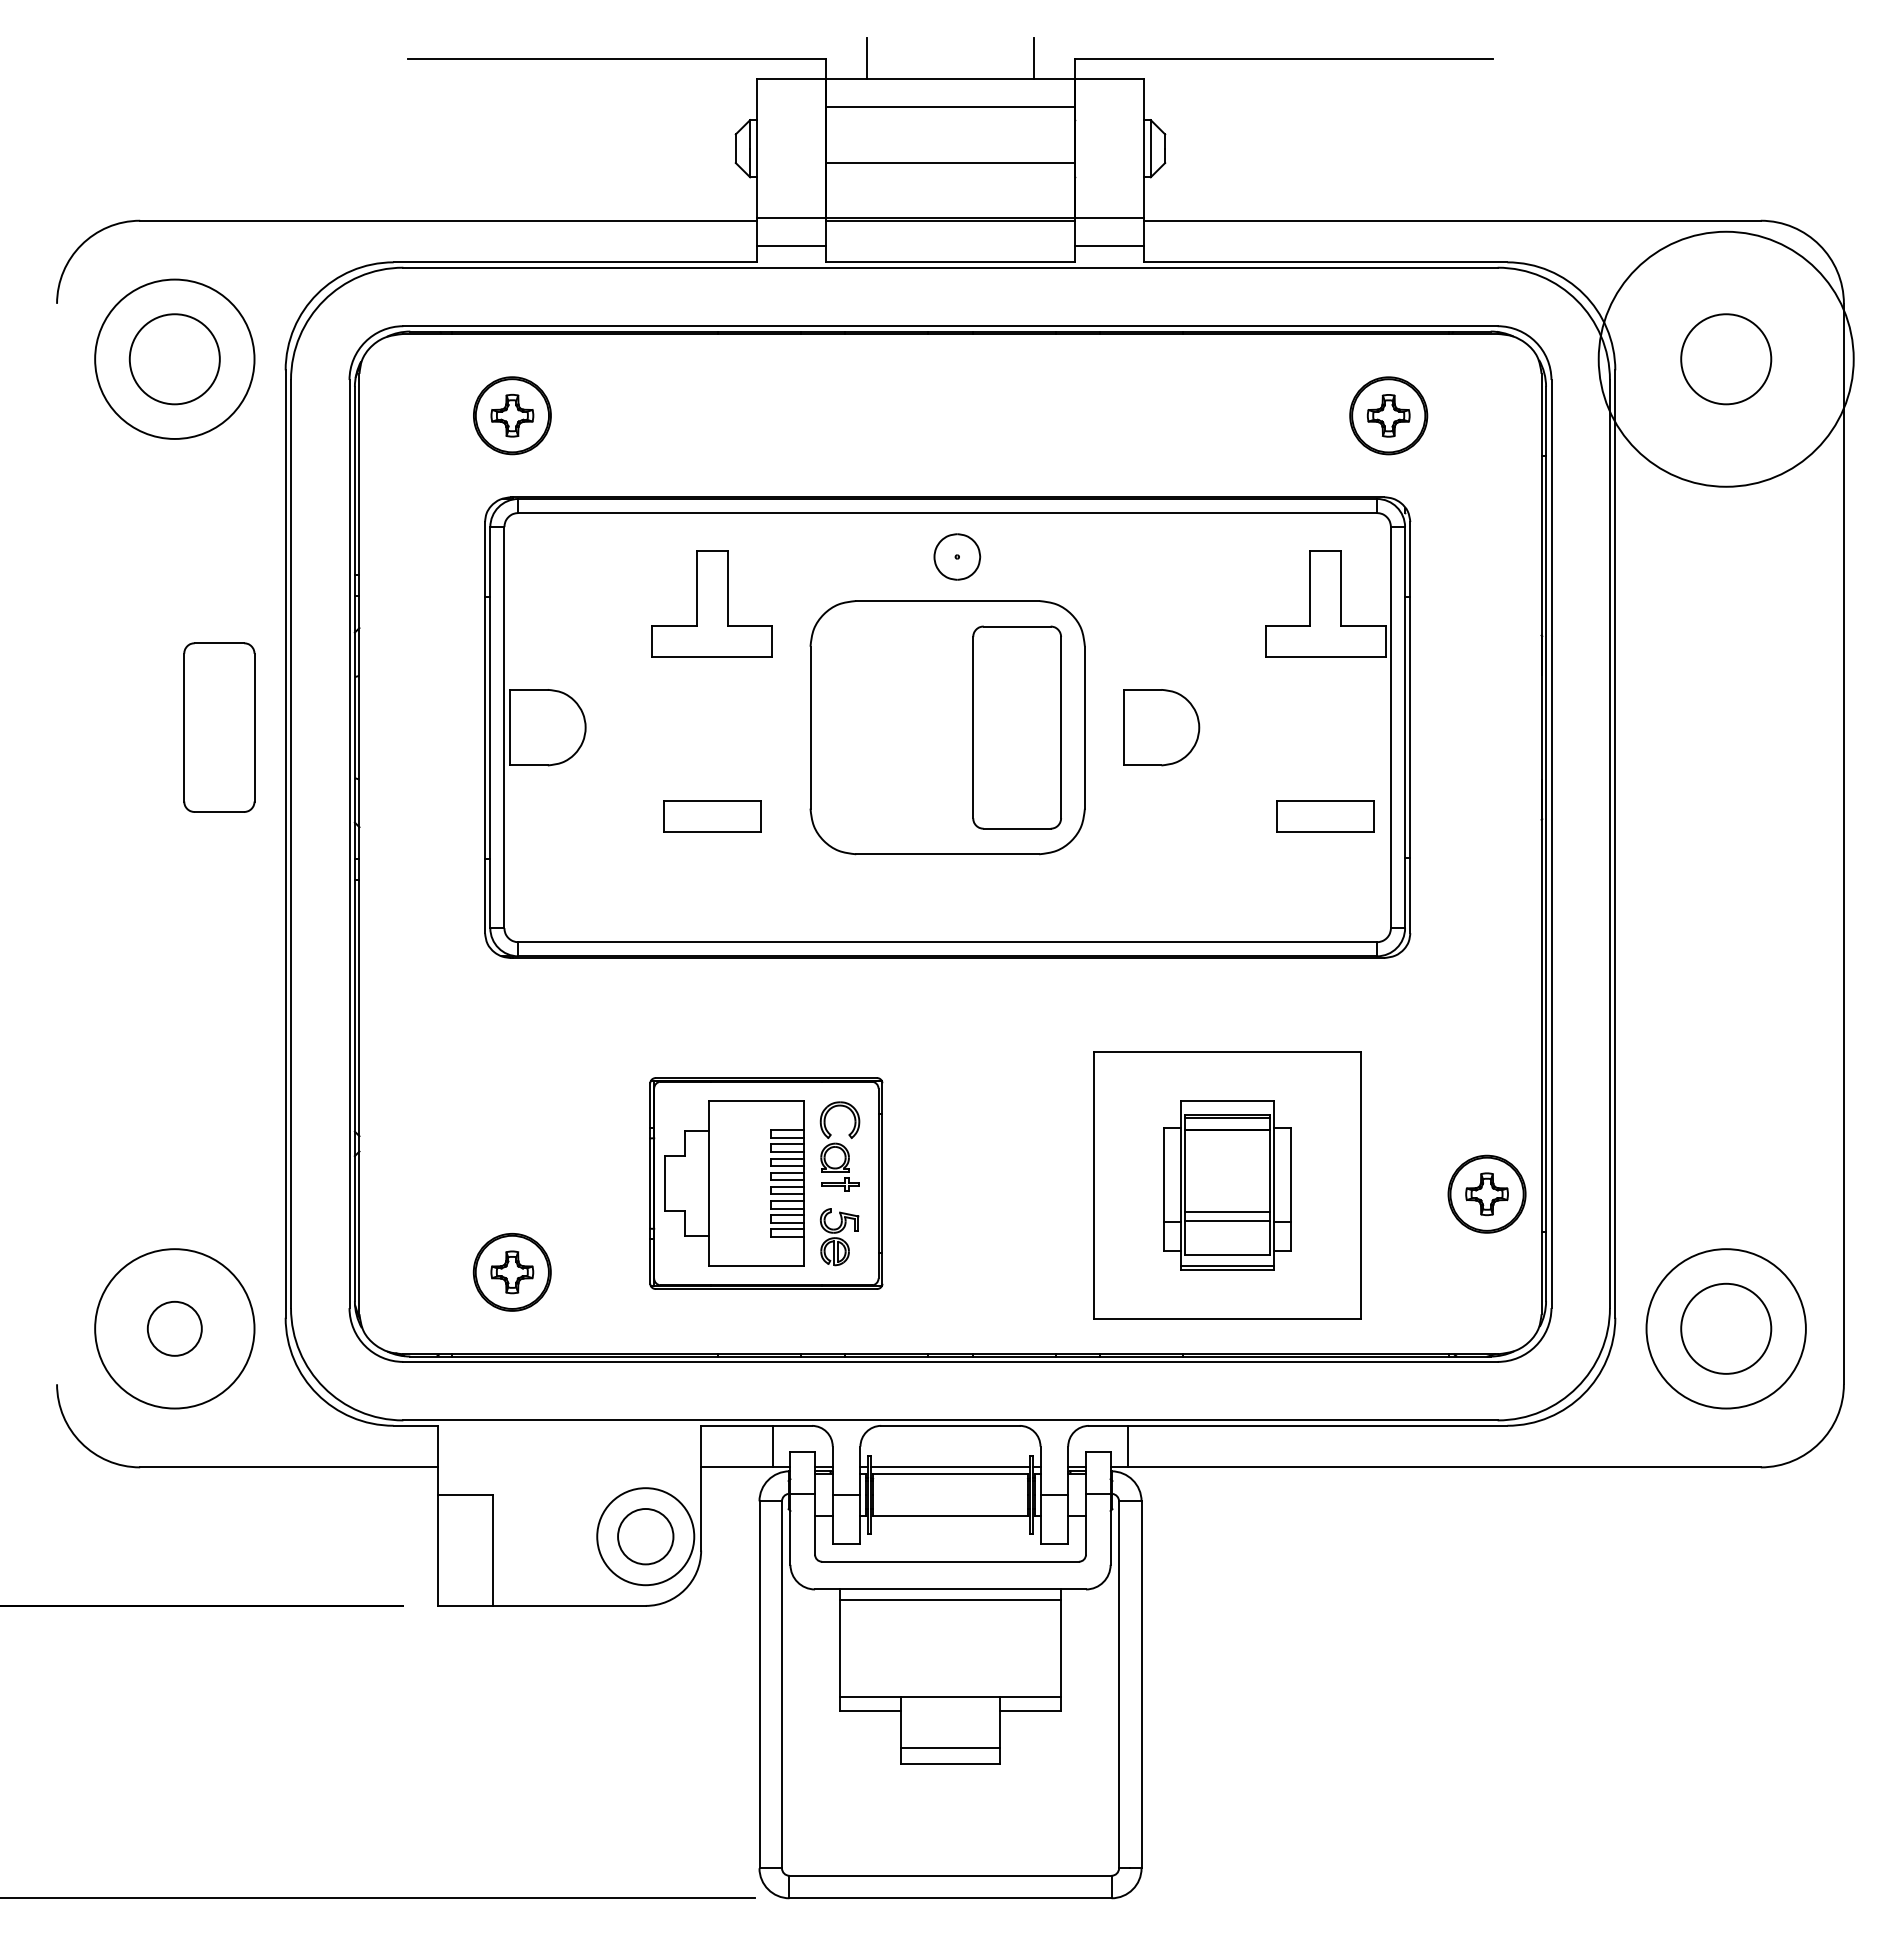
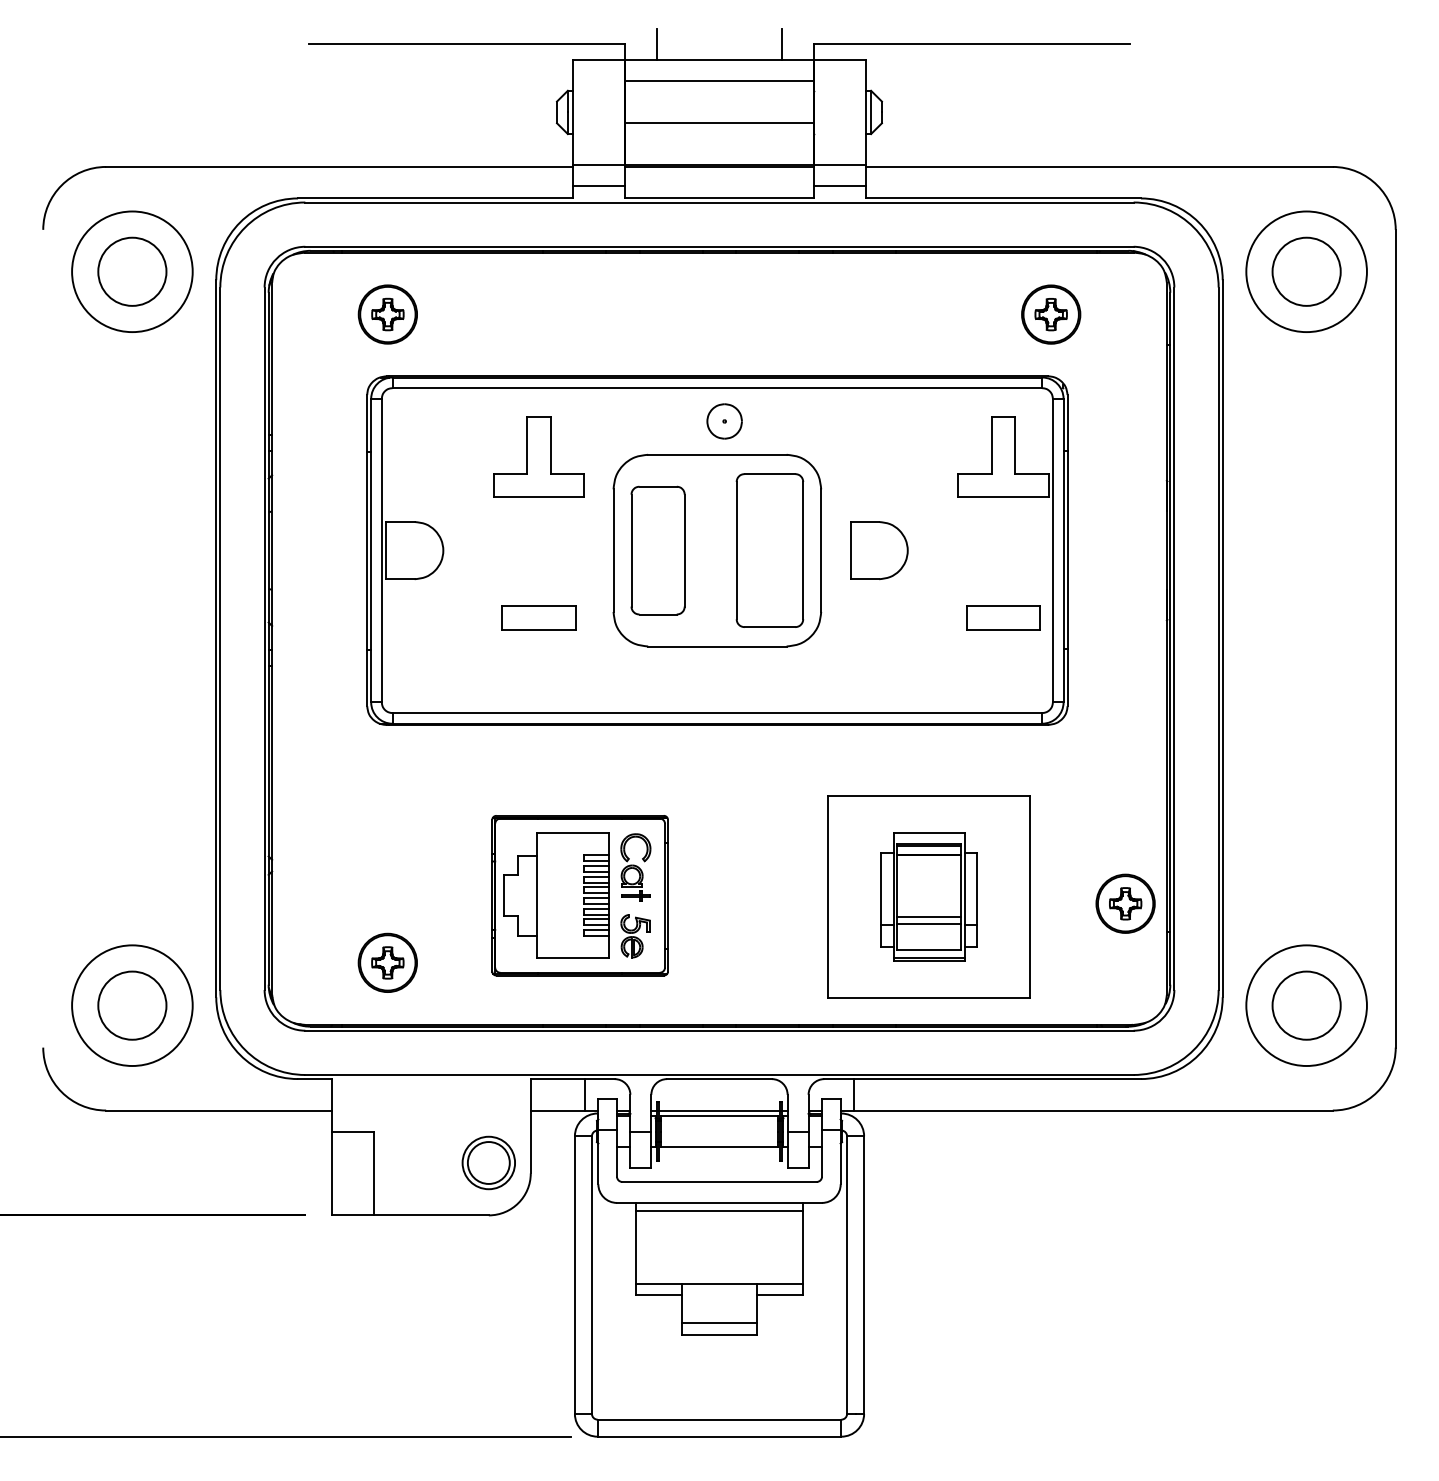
circle: (1725, 358) -> (1306, 271), size x0.62
part: (219, 727) -> (658, 550), moved
circle: (174, 1328) -> (132, 1005), size x1.67
circle: (645, 1536) -> (488, 1162), size x0.71

